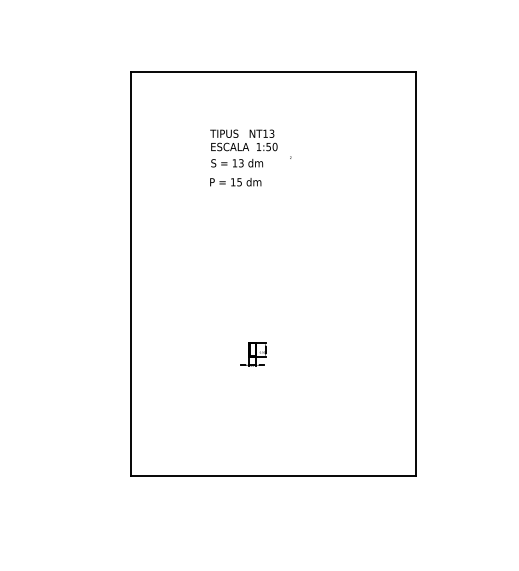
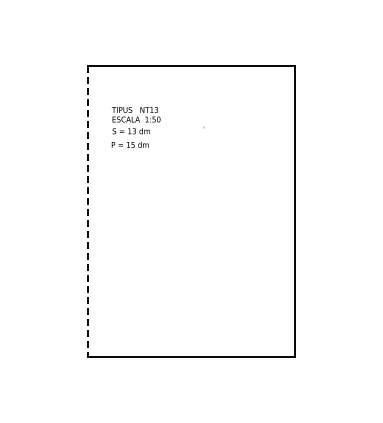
text: (242, 158) -> (135, 127), moved
line: (130, 274) -> (88, 211), solid -> dashed
part: (252, 353) -> (176, 268), removed

